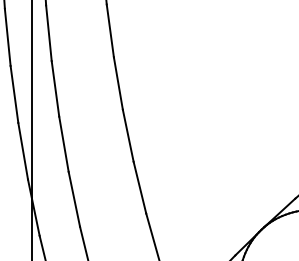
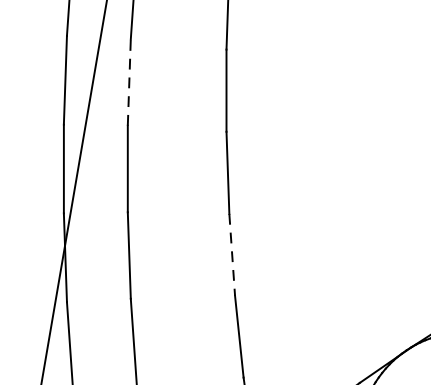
line: (55, 88) -> (129, 81), solid -> dashed
line: (139, 187) -> (231, 254), solid -> dashed

